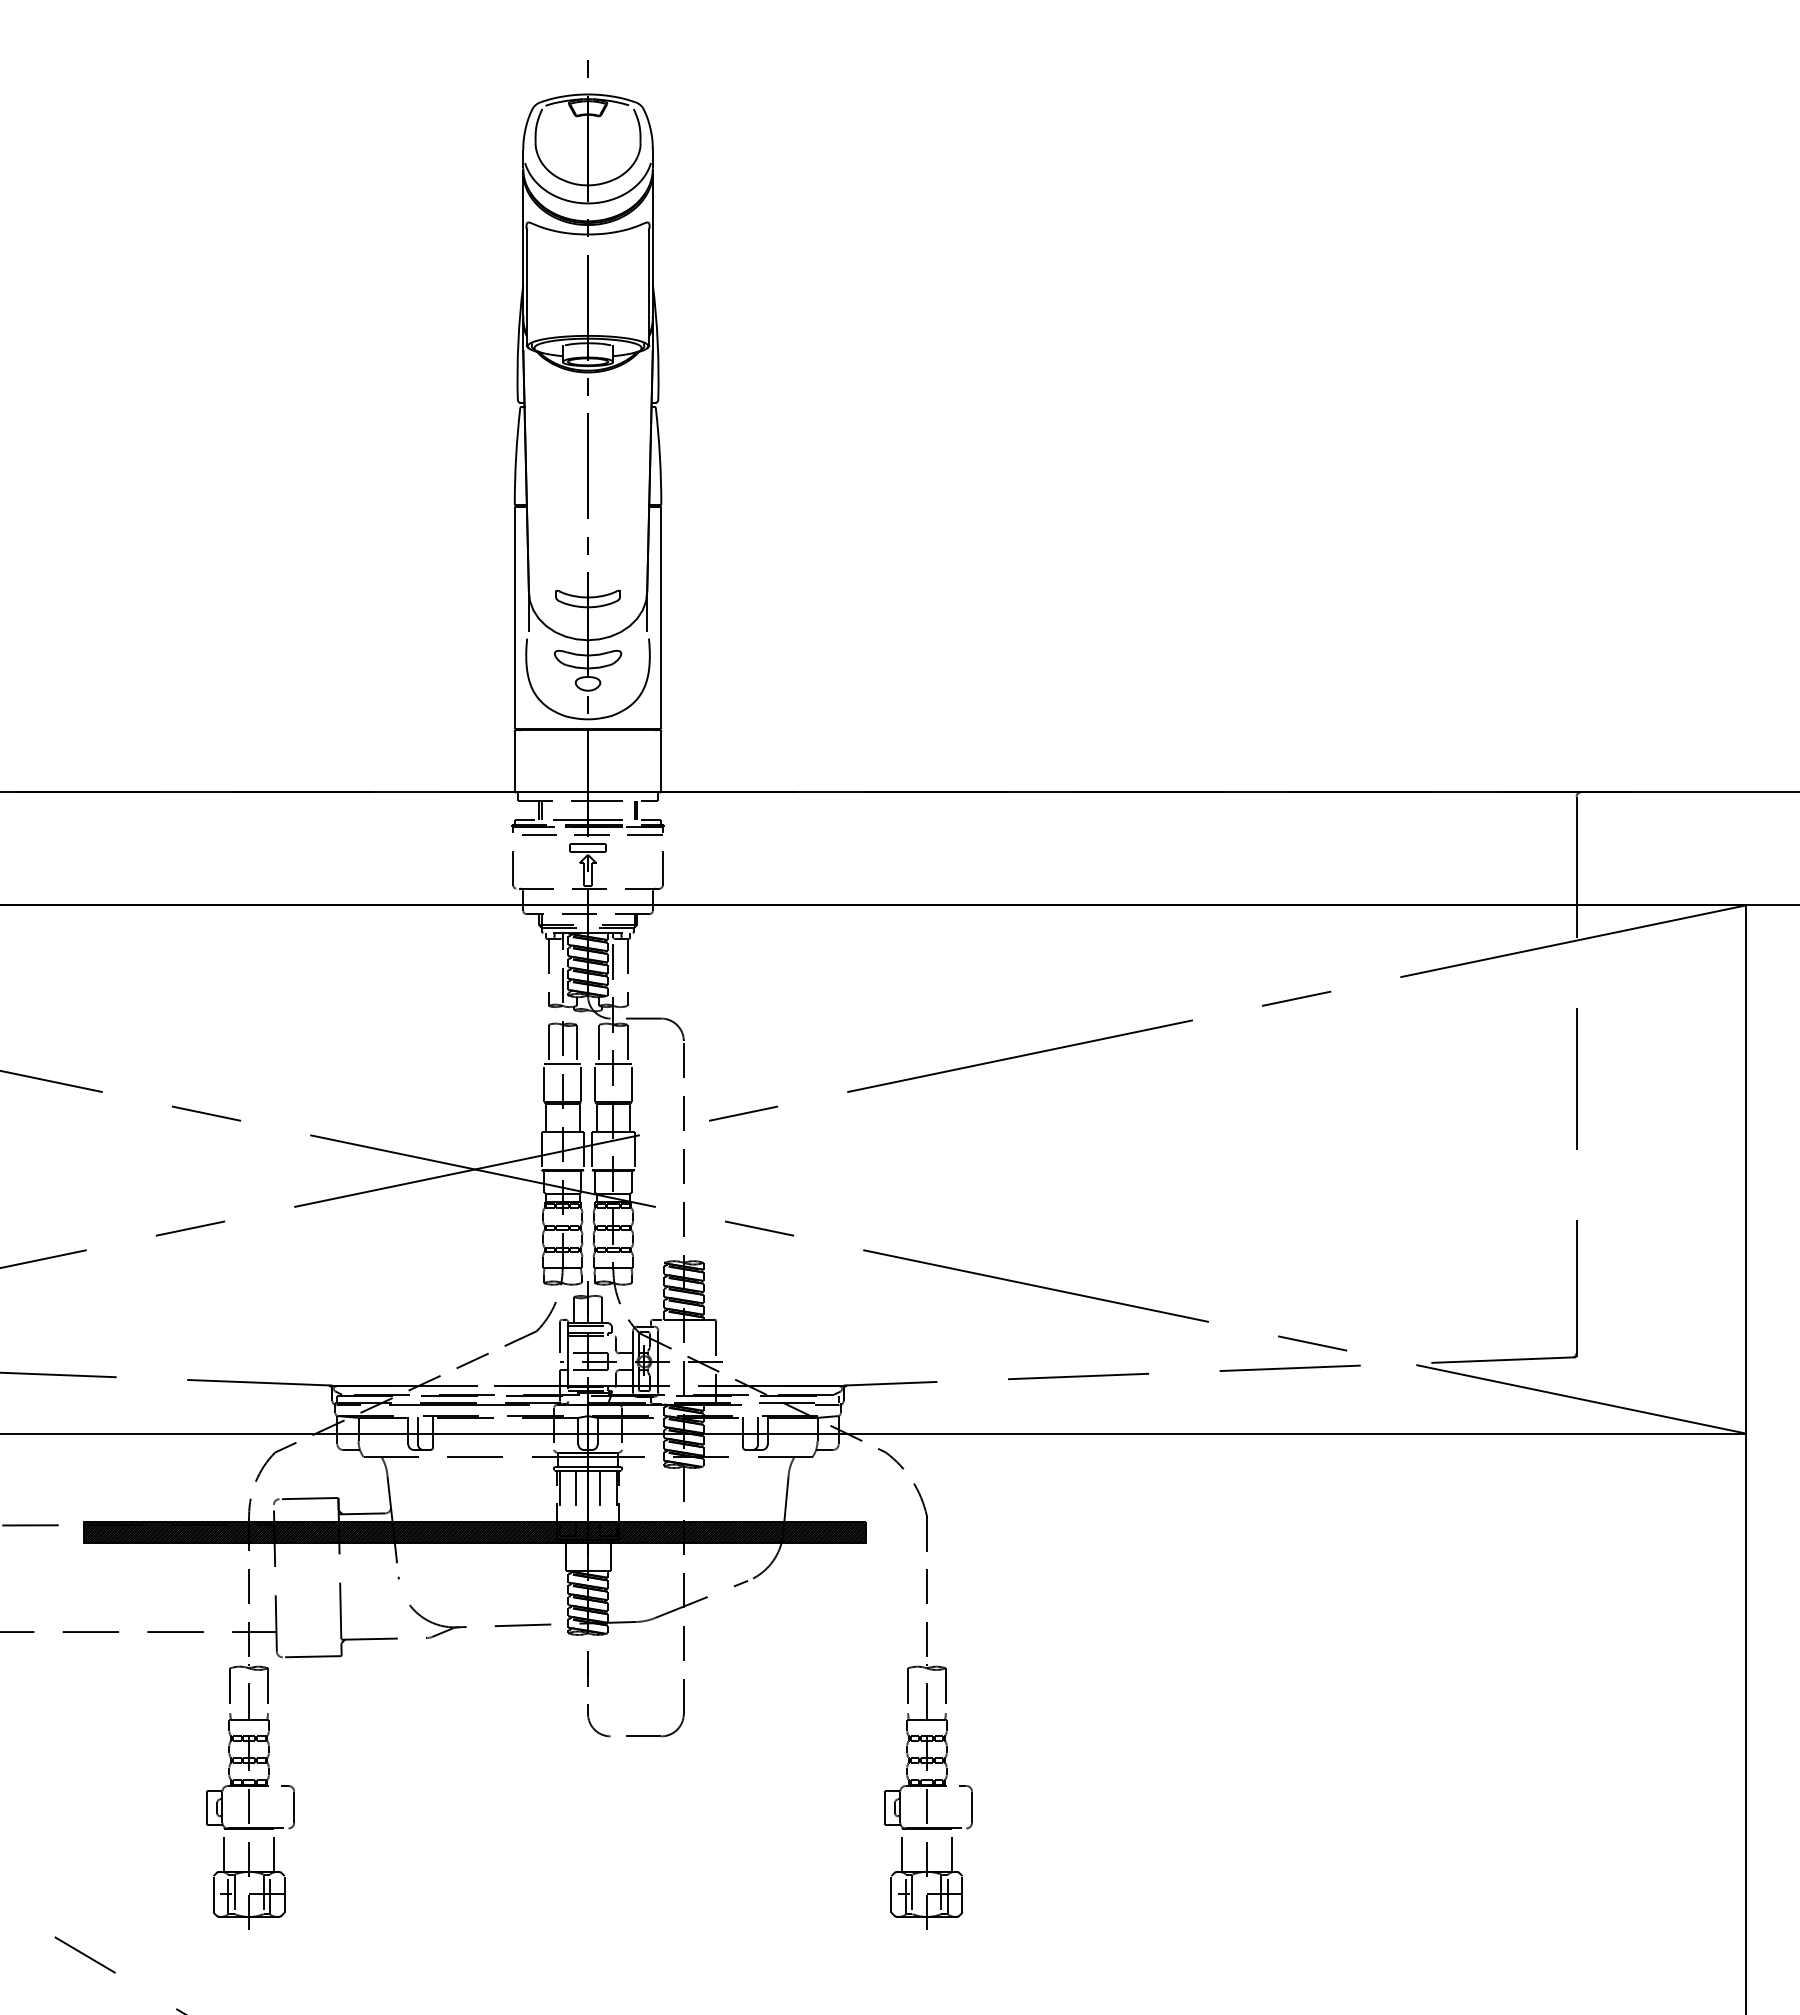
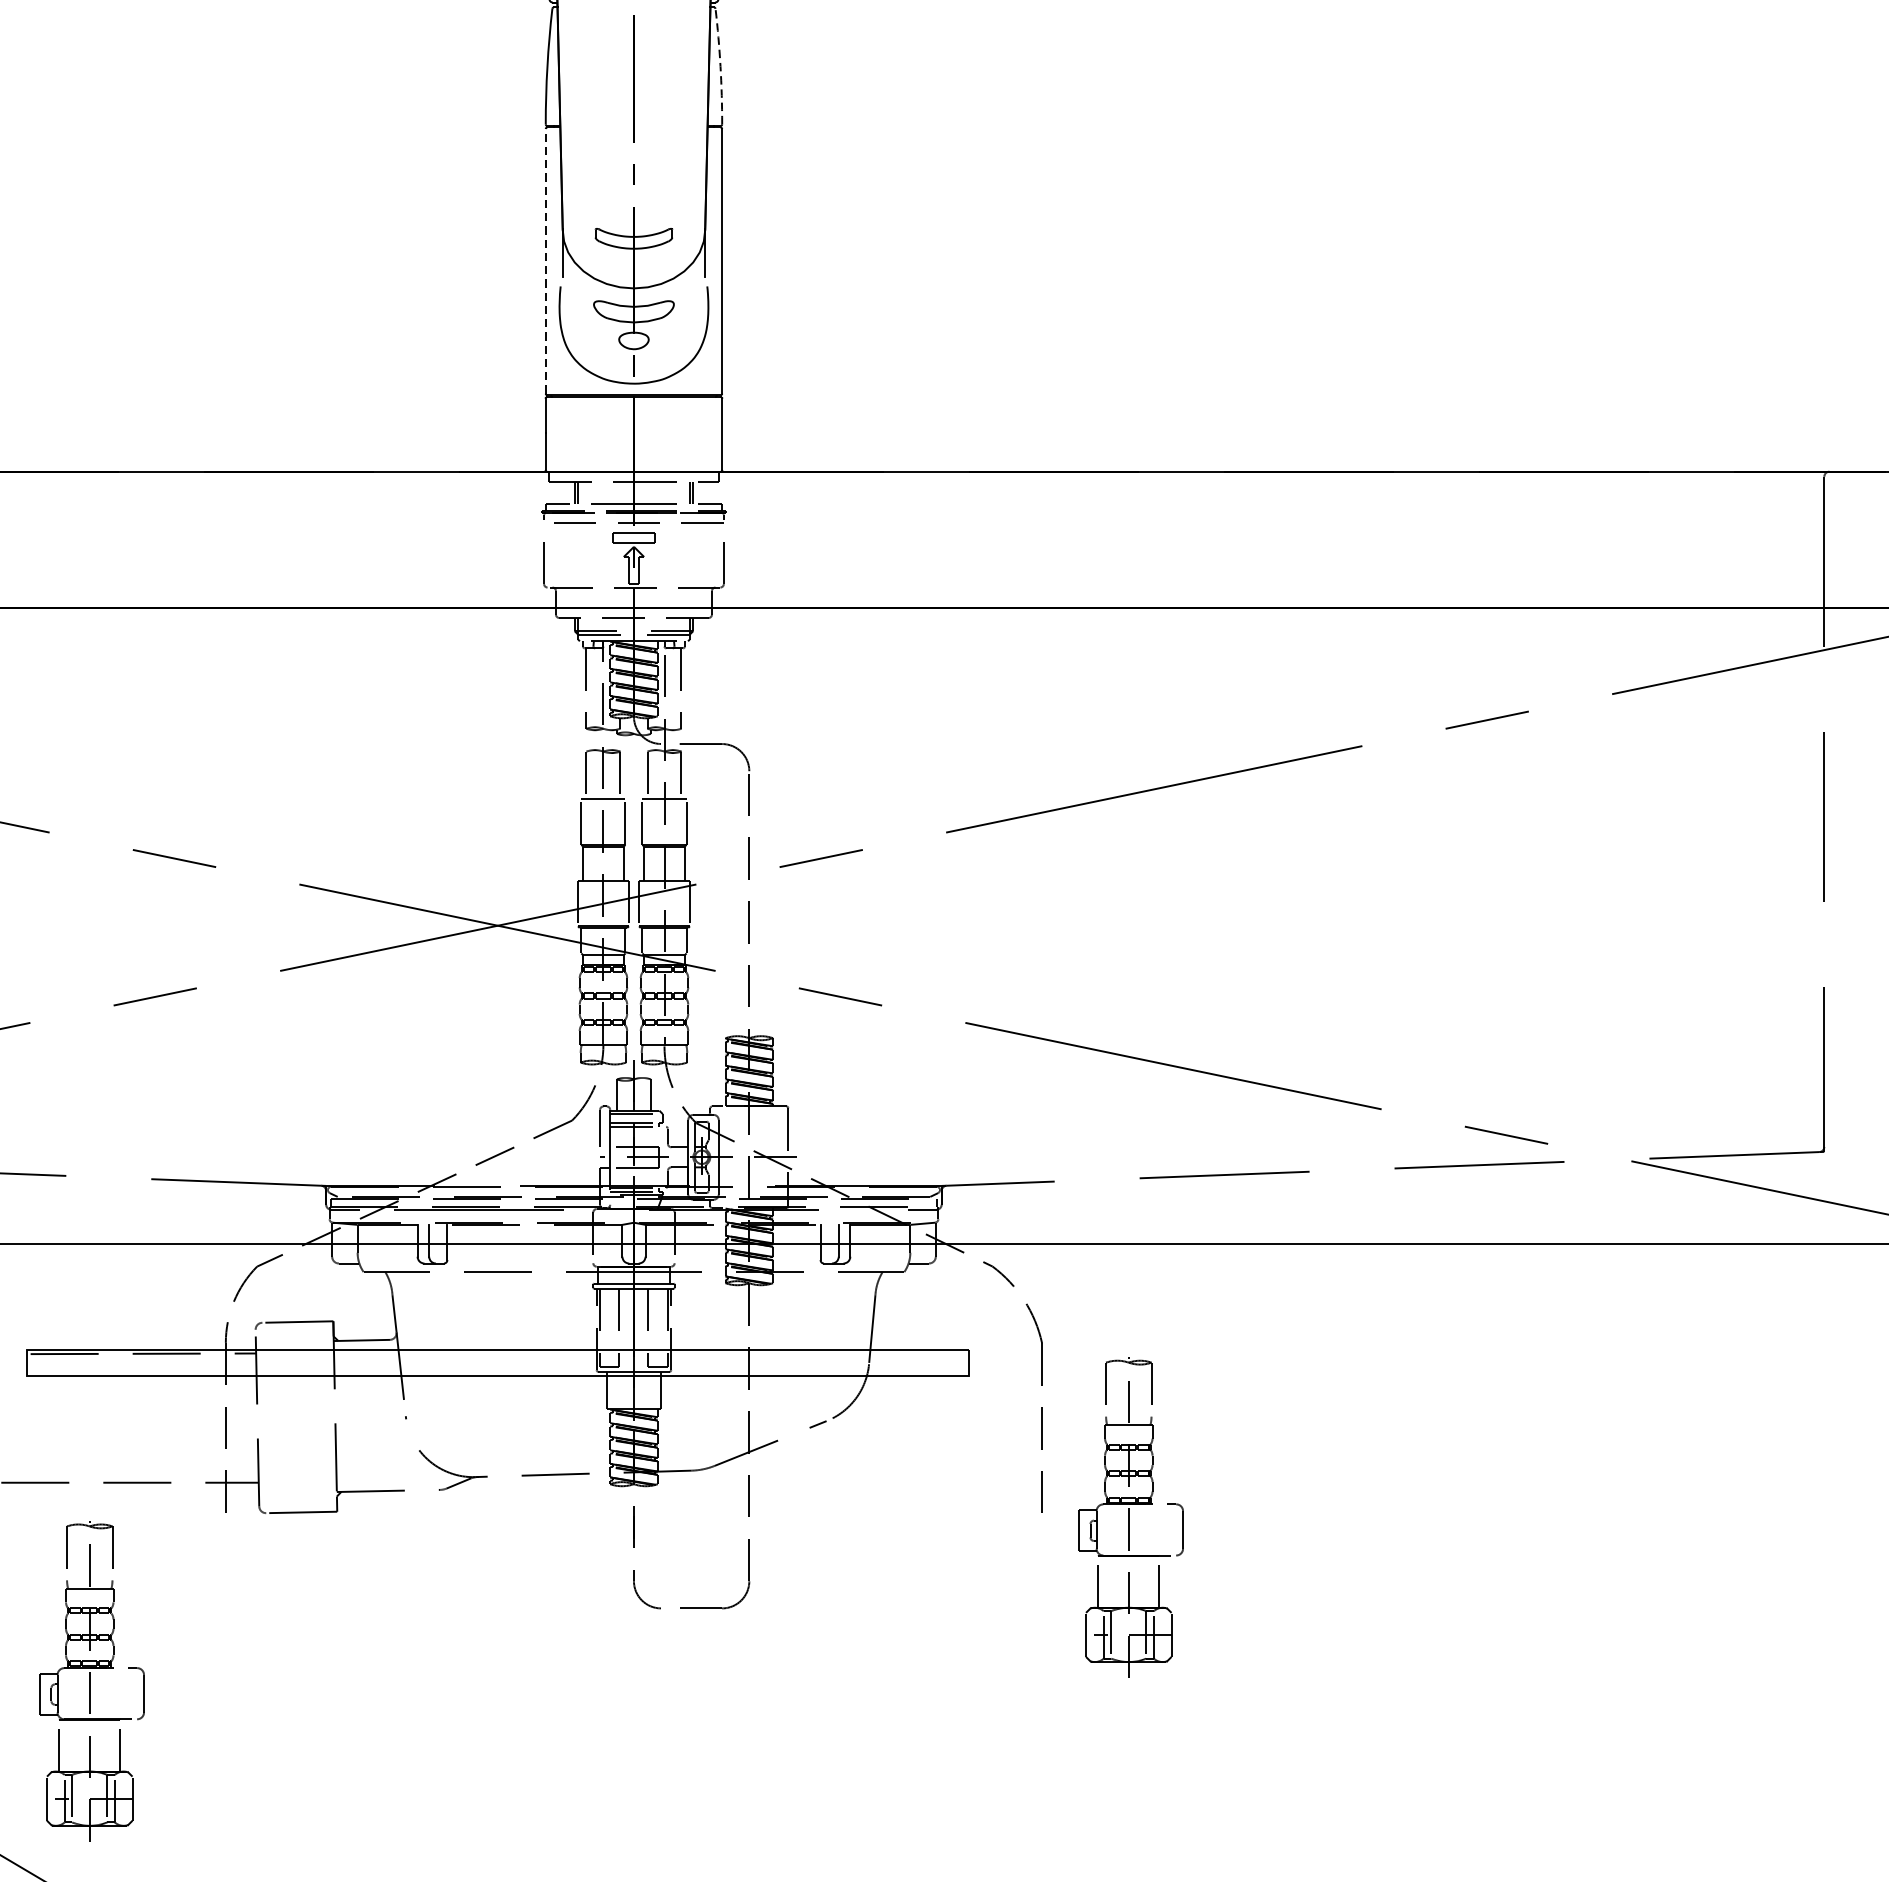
arc: (659, 455) -> (720, 65), solid -> dashed
line: (514, 617) -> (545, 261), solid -> dashed
hatch: (474, 1532) -> (497, 1362), removed
part: (250, 1796) -> (91, 1680), moved
part: (928, 1796) -> (1130, 1517), moved

